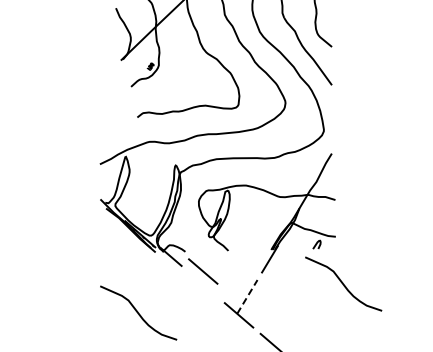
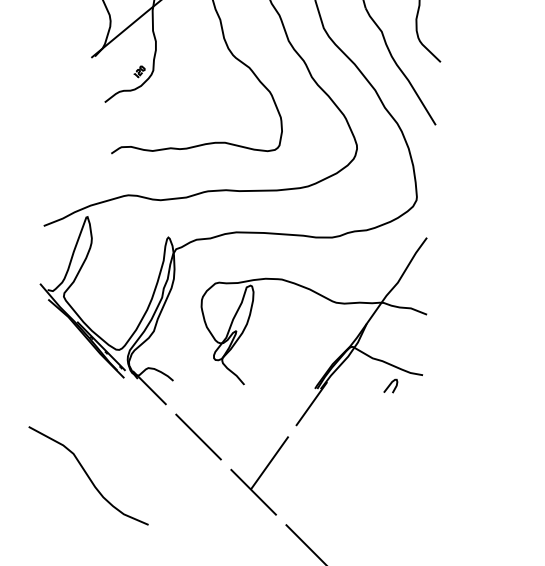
line: (203, 271) -> (199, 437), moved
part: (343, 283) -> (429, 453), removed
line: (247, 296) -> (269, 462), dashed -> solid

